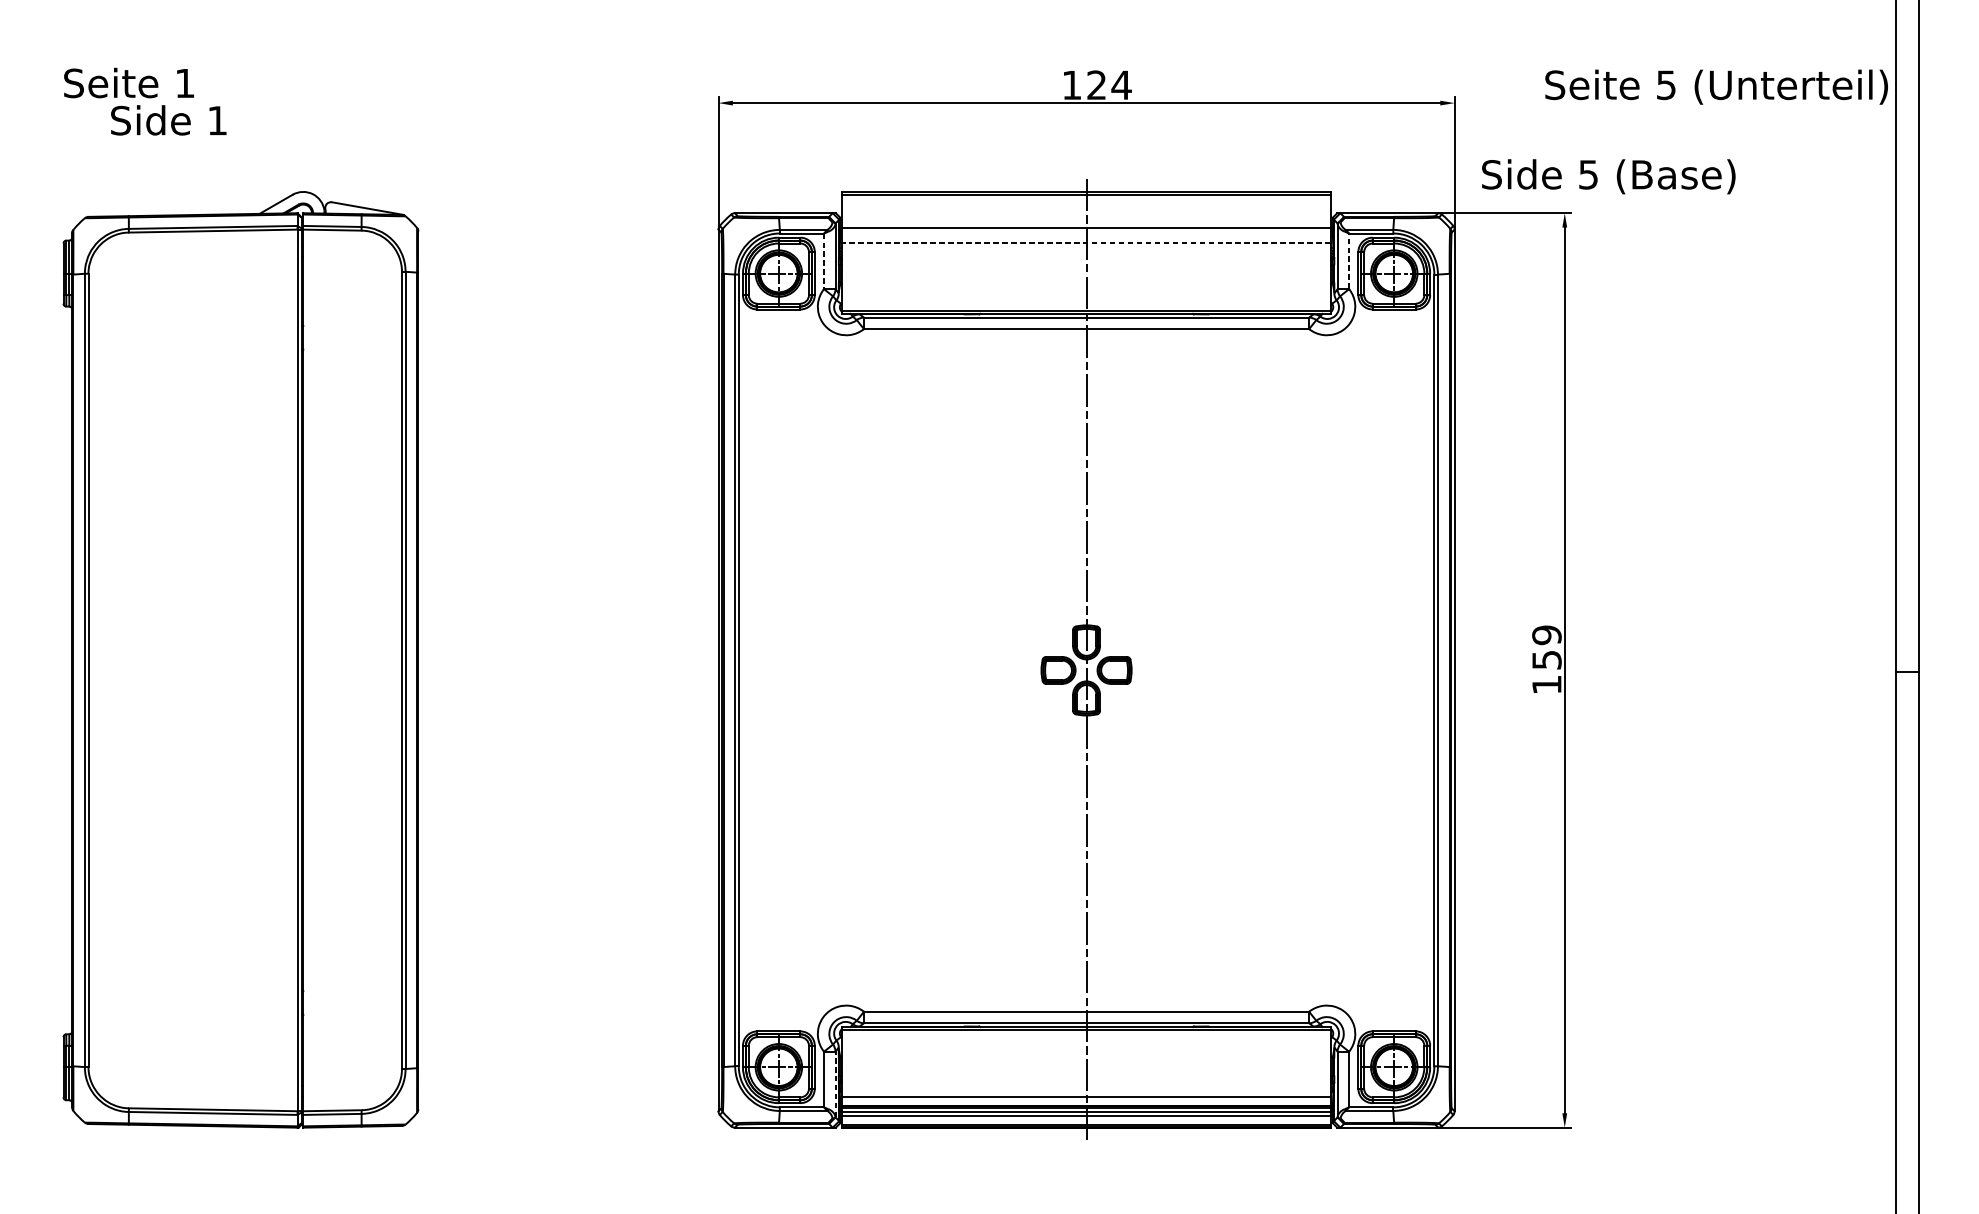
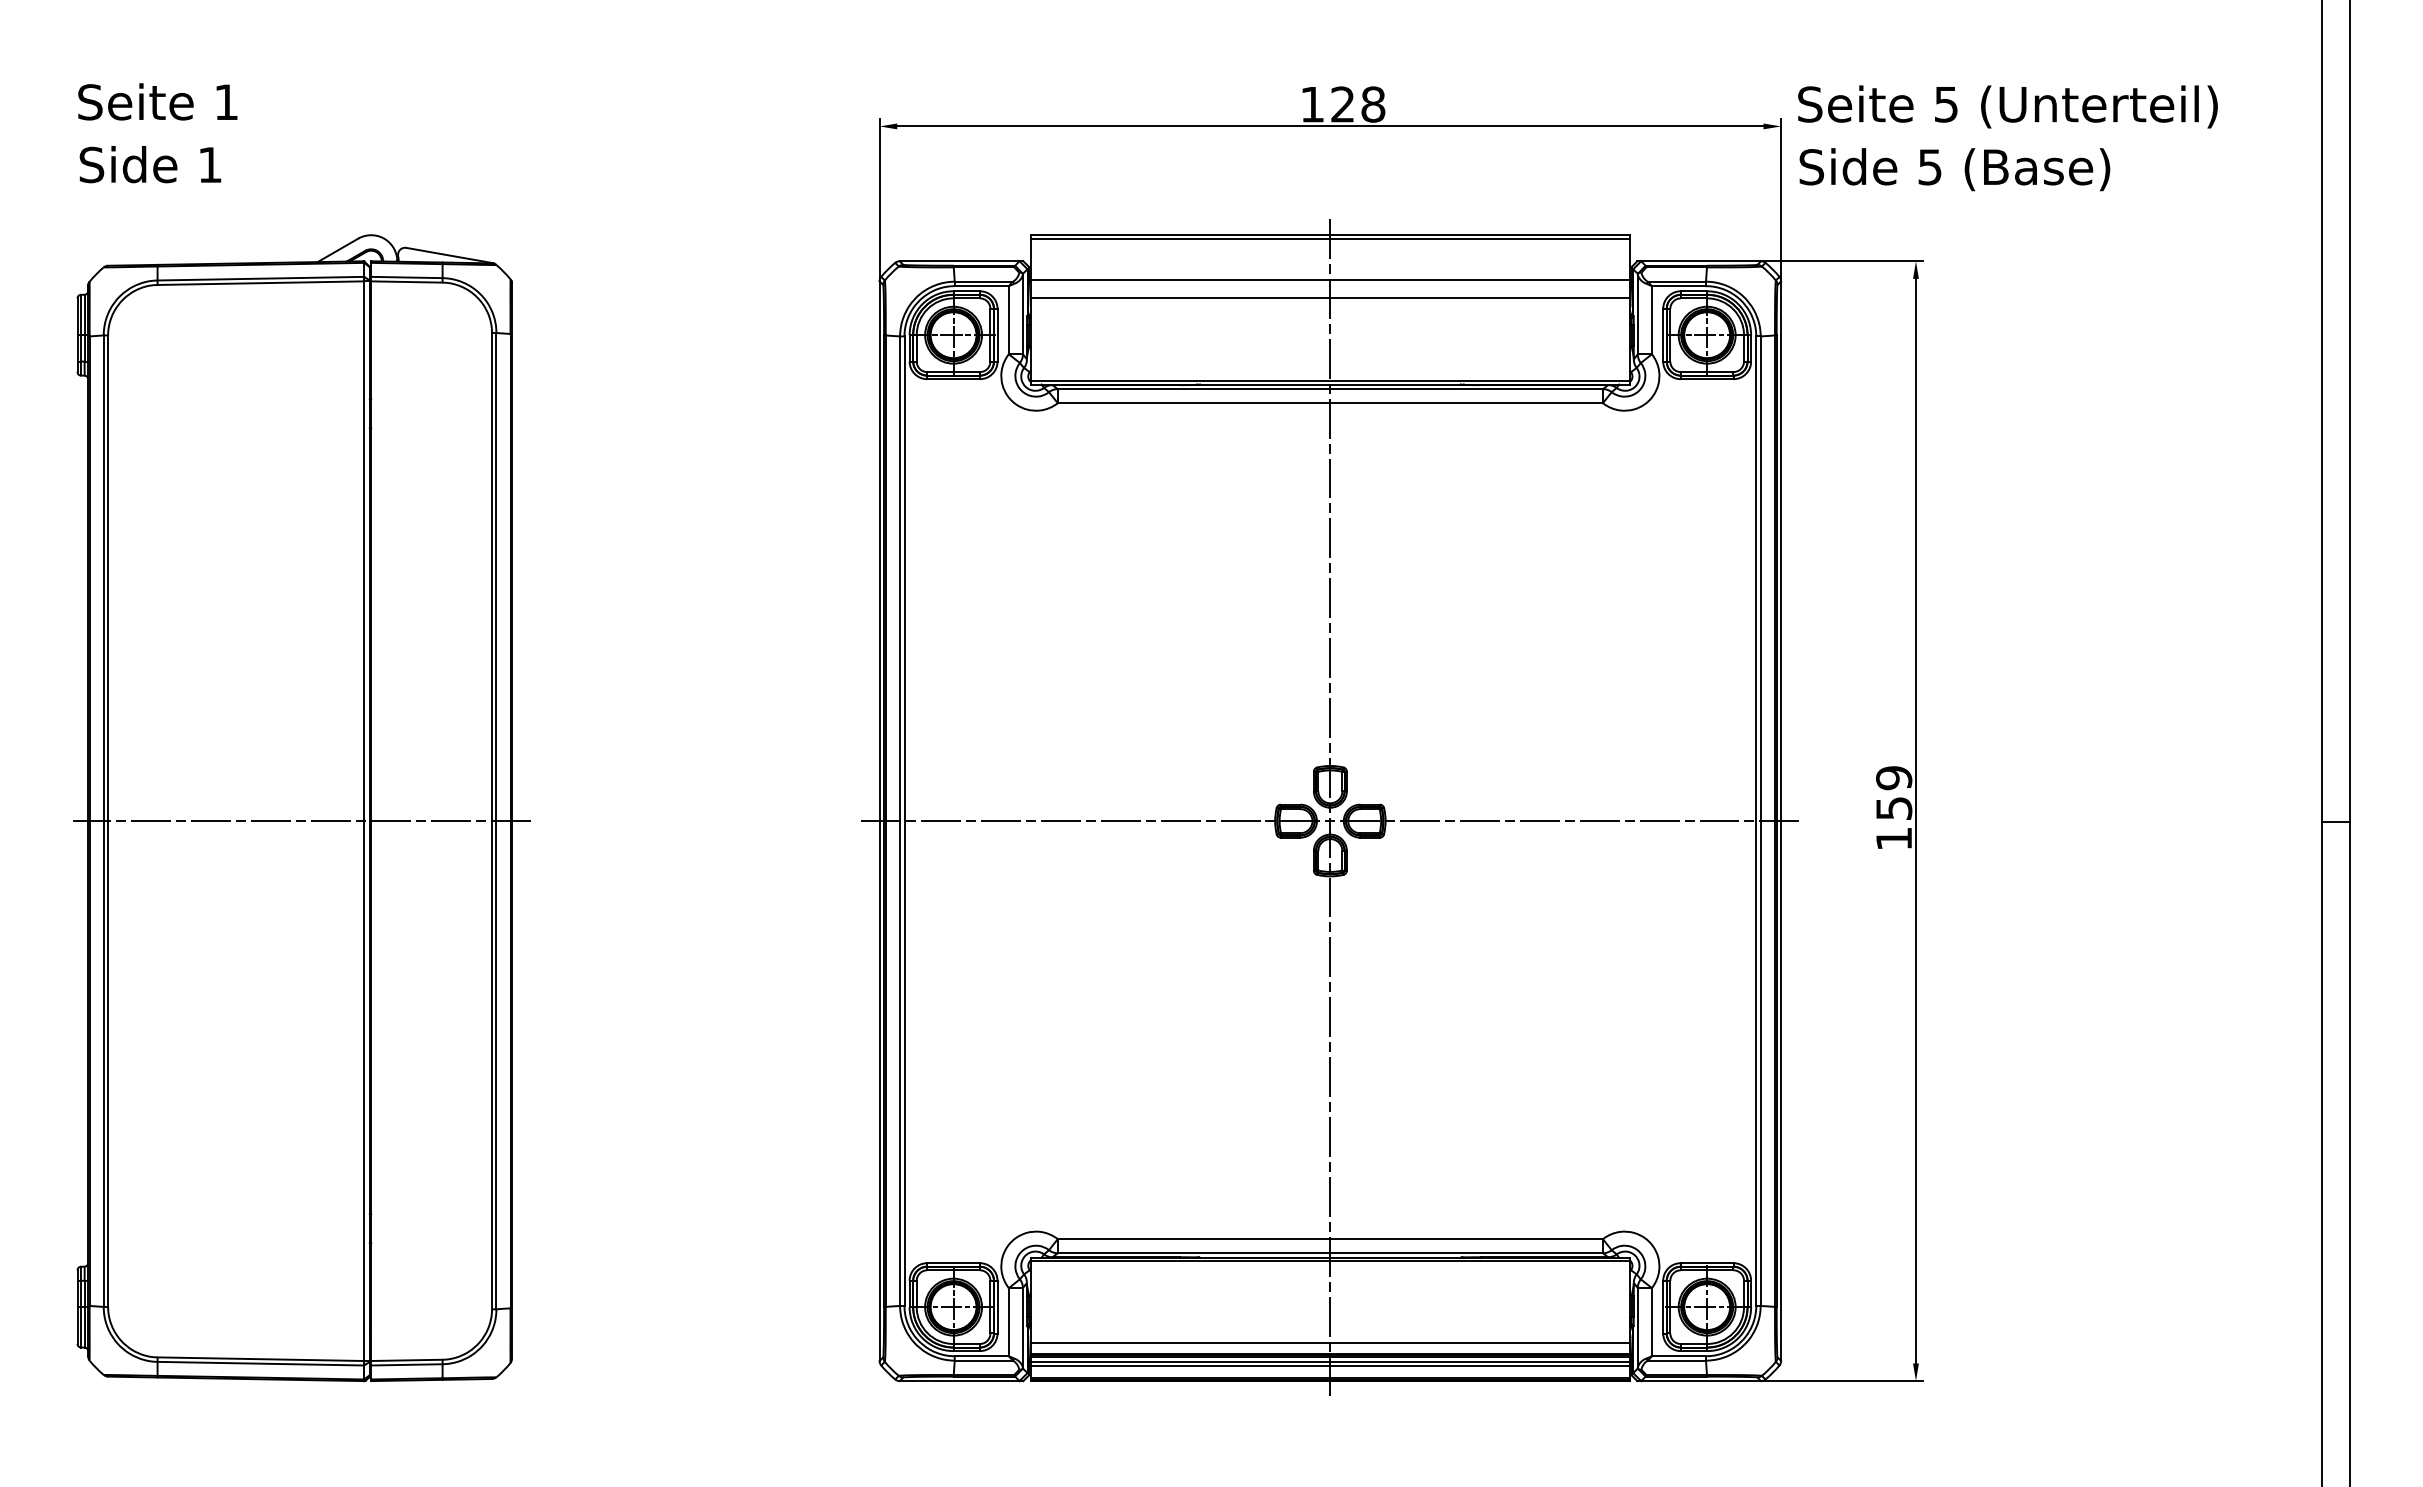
text: (1120, 85) -> (1372, 104), 124 -> 128
text: (1716, 86) -> (2007, 106), moved
text: (168, 120) -> (150, 164), moved
text: (1608, 176) -> (1954, 169), moved
line: (1085, 243) -> (1329, 298), dashed -> solid
line: (1348, 260) -> (1651, 319), dashed -> solid
line: (823, 261) -> (1008, 320), dashed -> solid
line: (246, 670) -> (301, 821), added
line: (1085, 670) -> (1329, 821), added
line: (835, 1083) -> (1022, 1327), dashed -> solid

